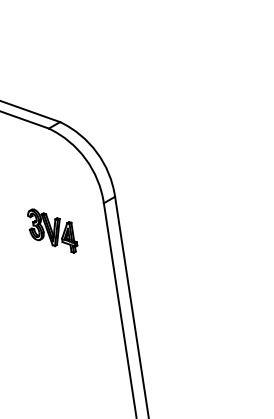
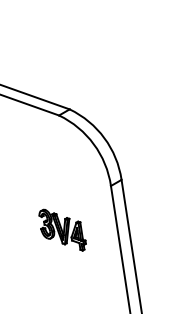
part: (52, 230) -> (62, 229), moved

